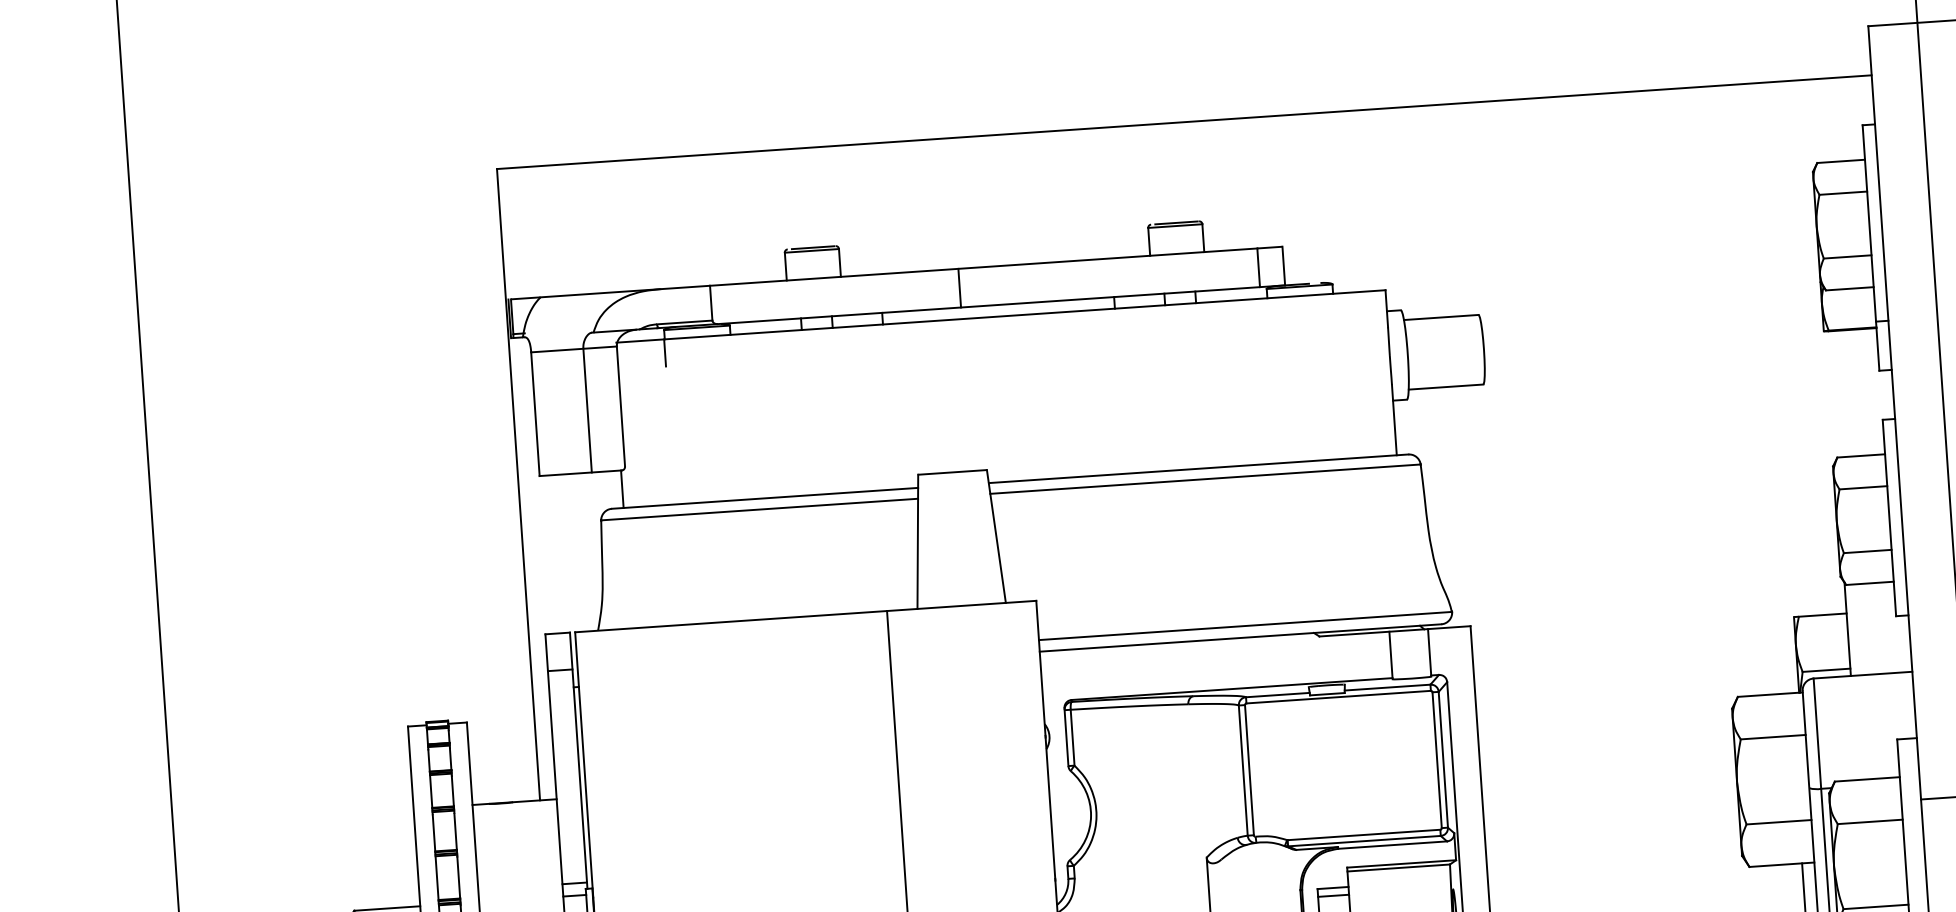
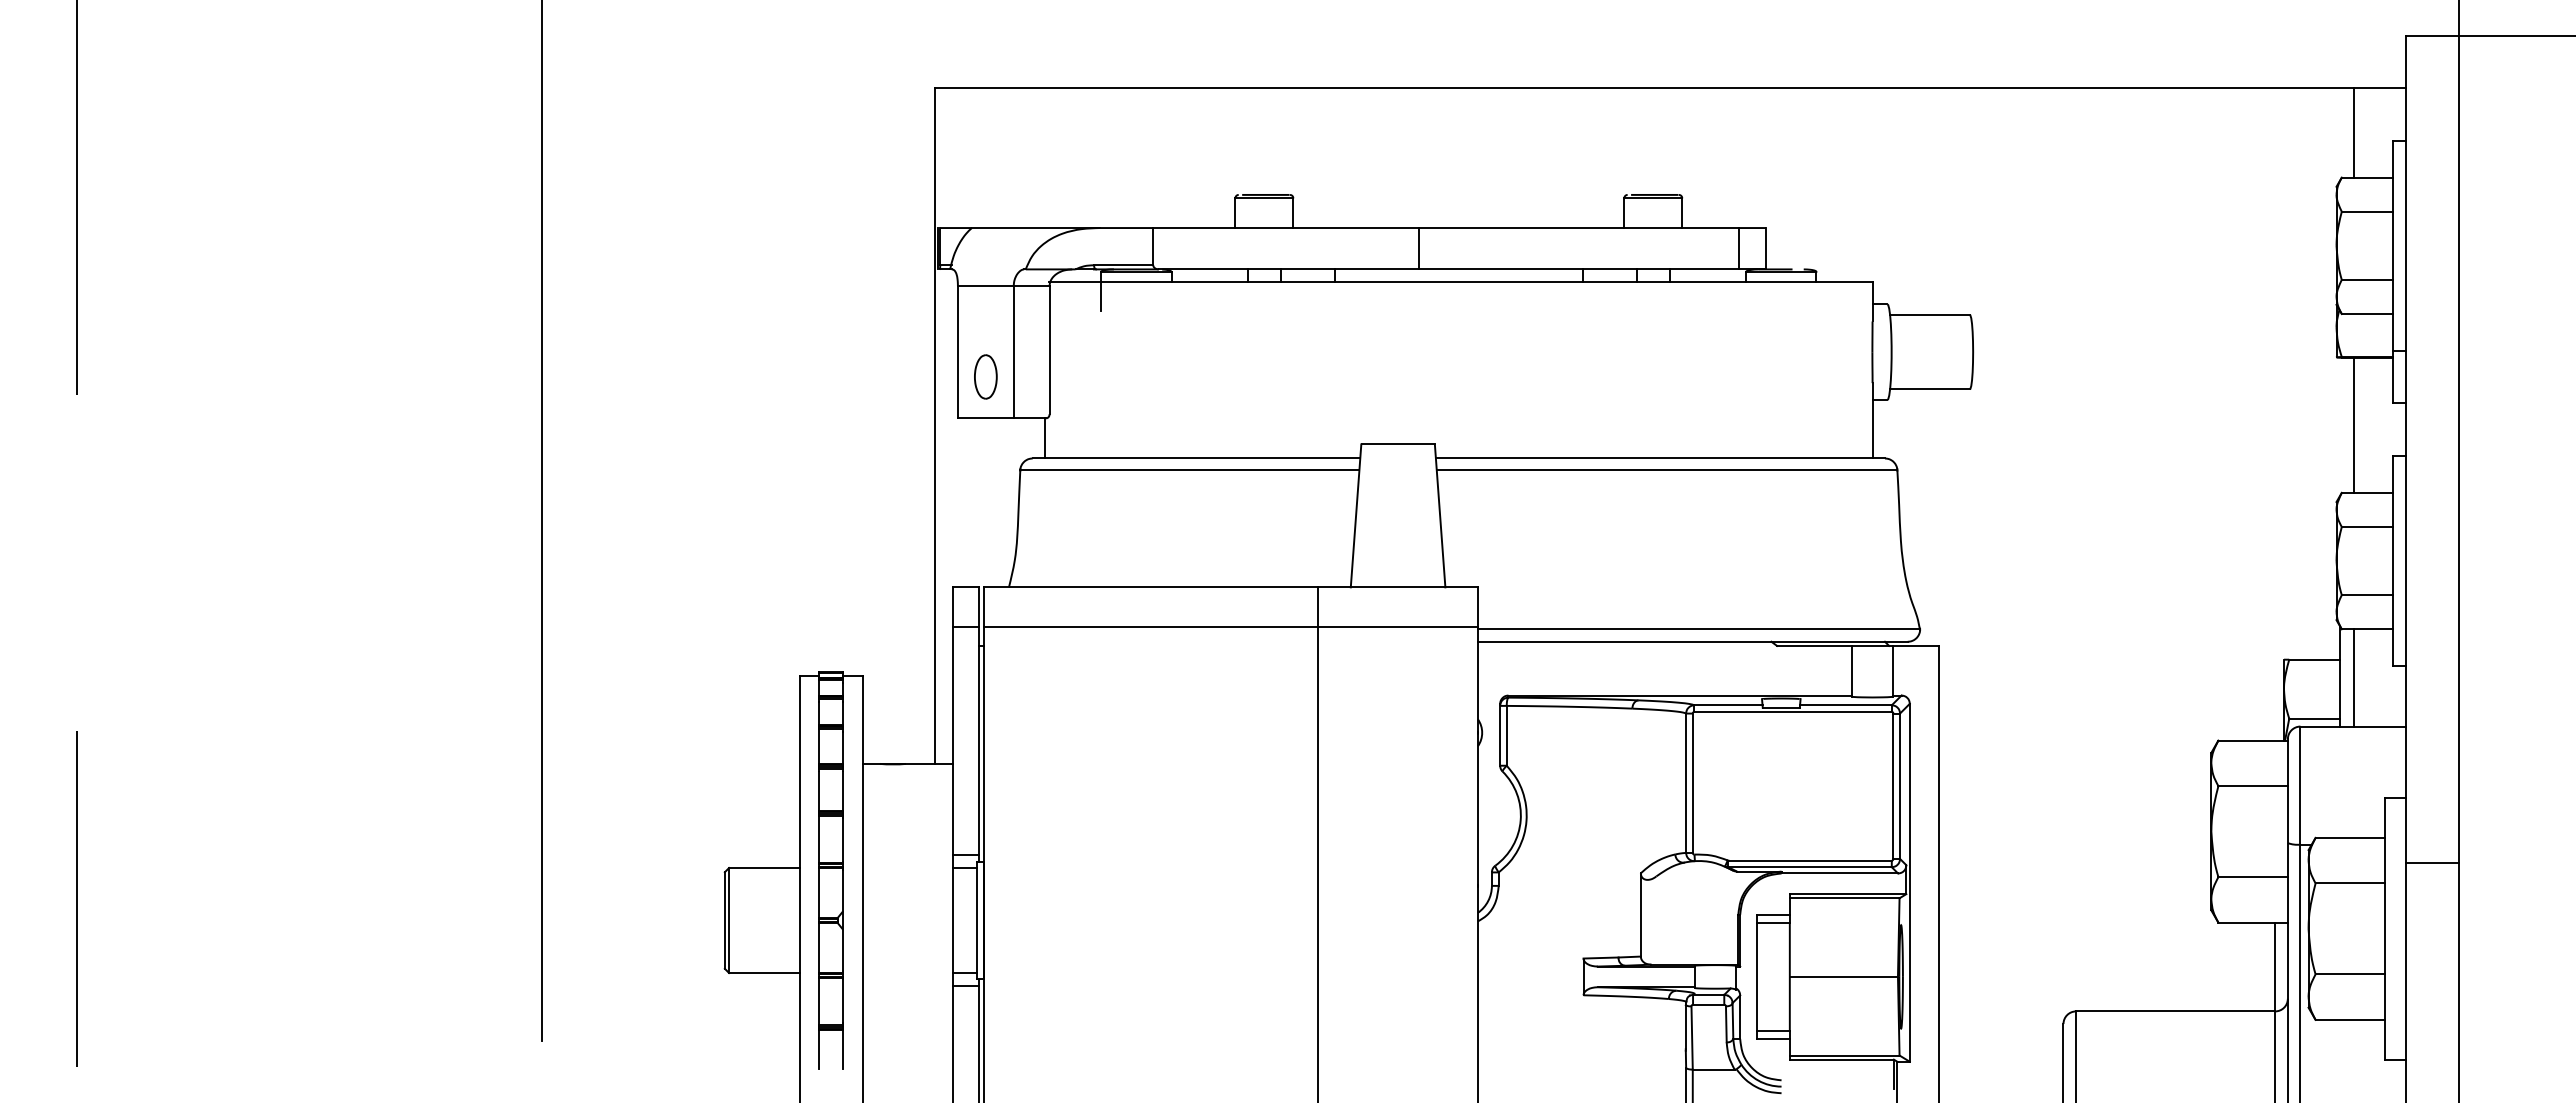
line: (1825, 120) -> (2353, 132), added
line: (1843, 392) -> (2353, 424), added
part: (562, 435) -> (985, 376), added
line: (1860, 629) -> (2353, 677), added
line: (807, 653) -> (1230, 626), added

